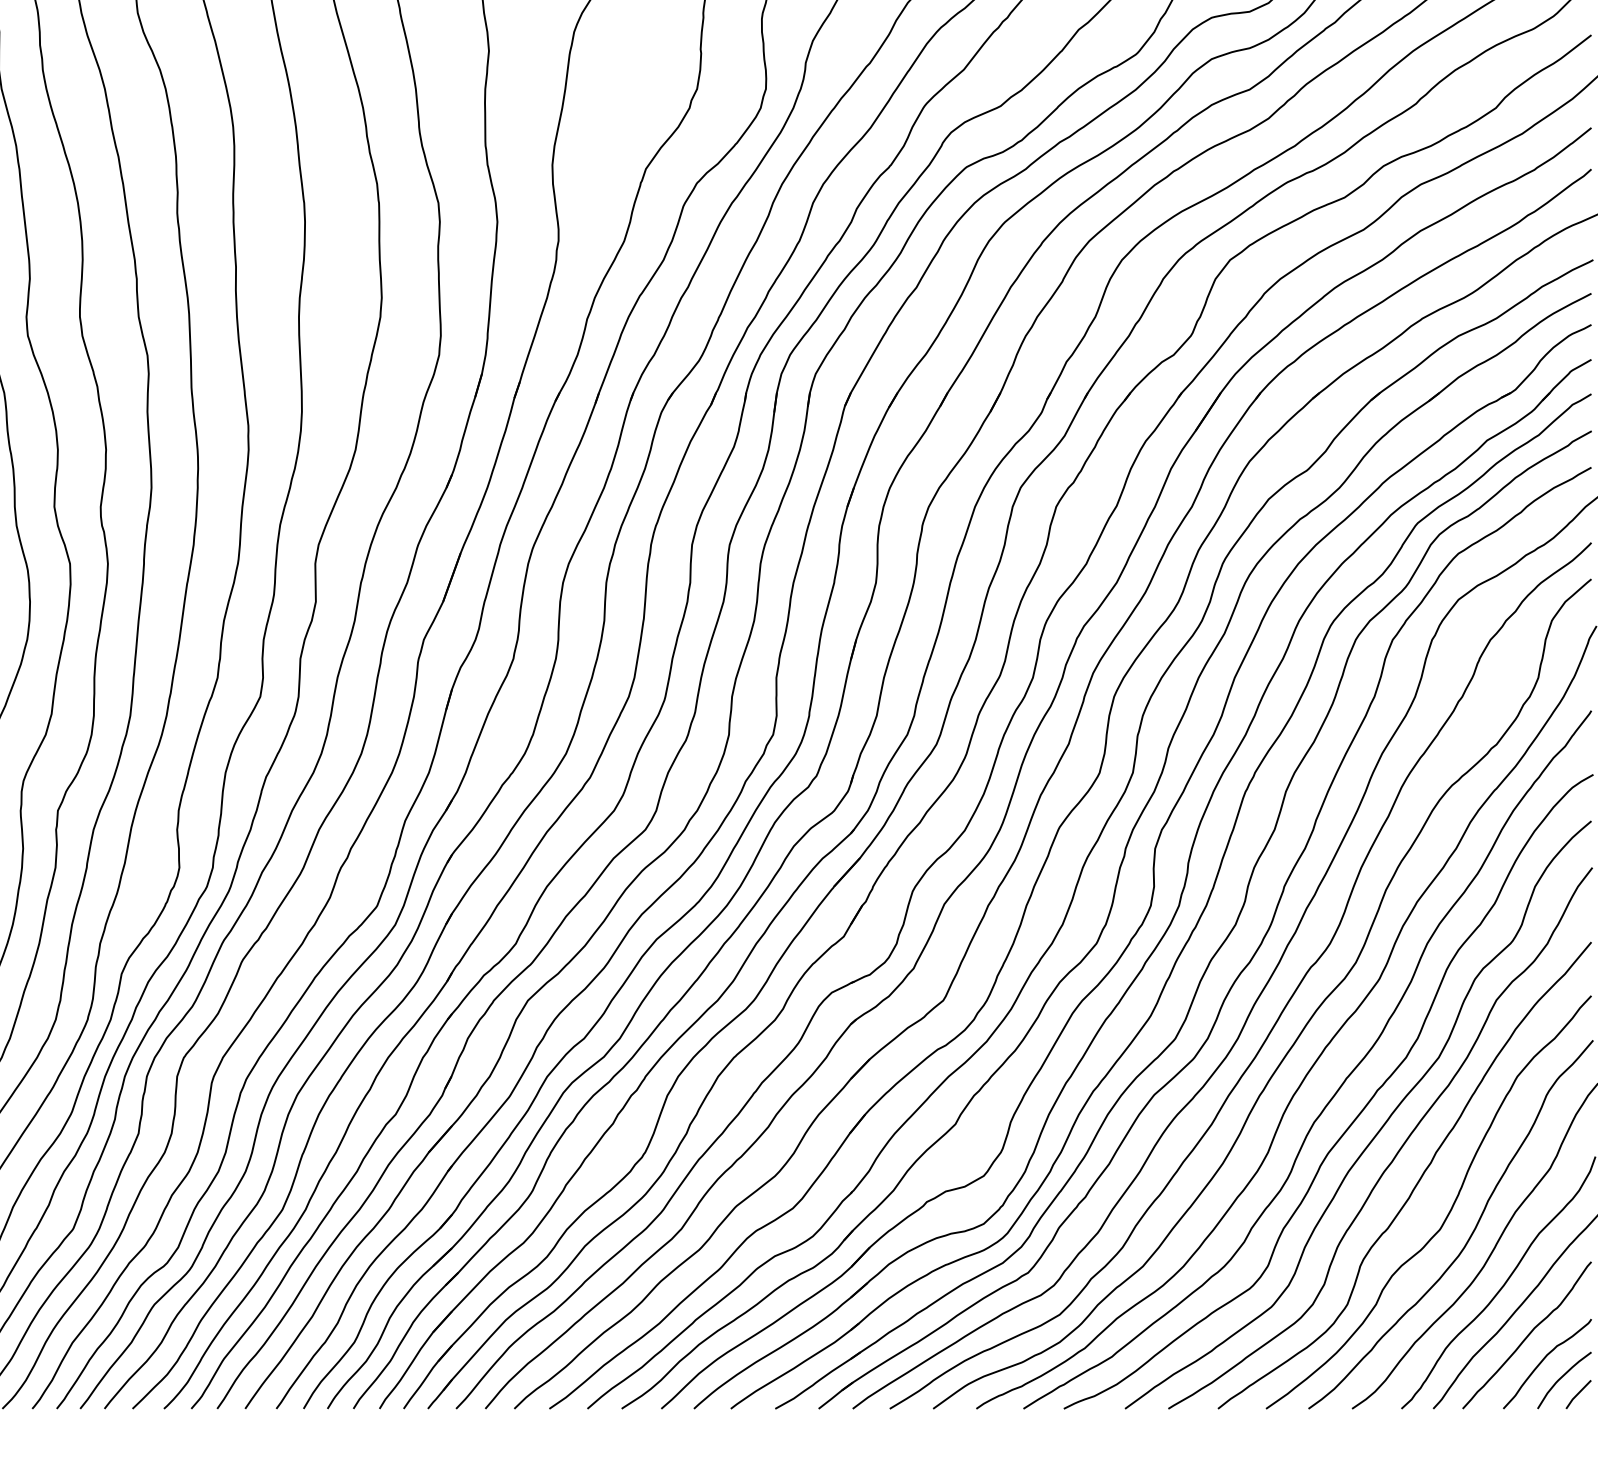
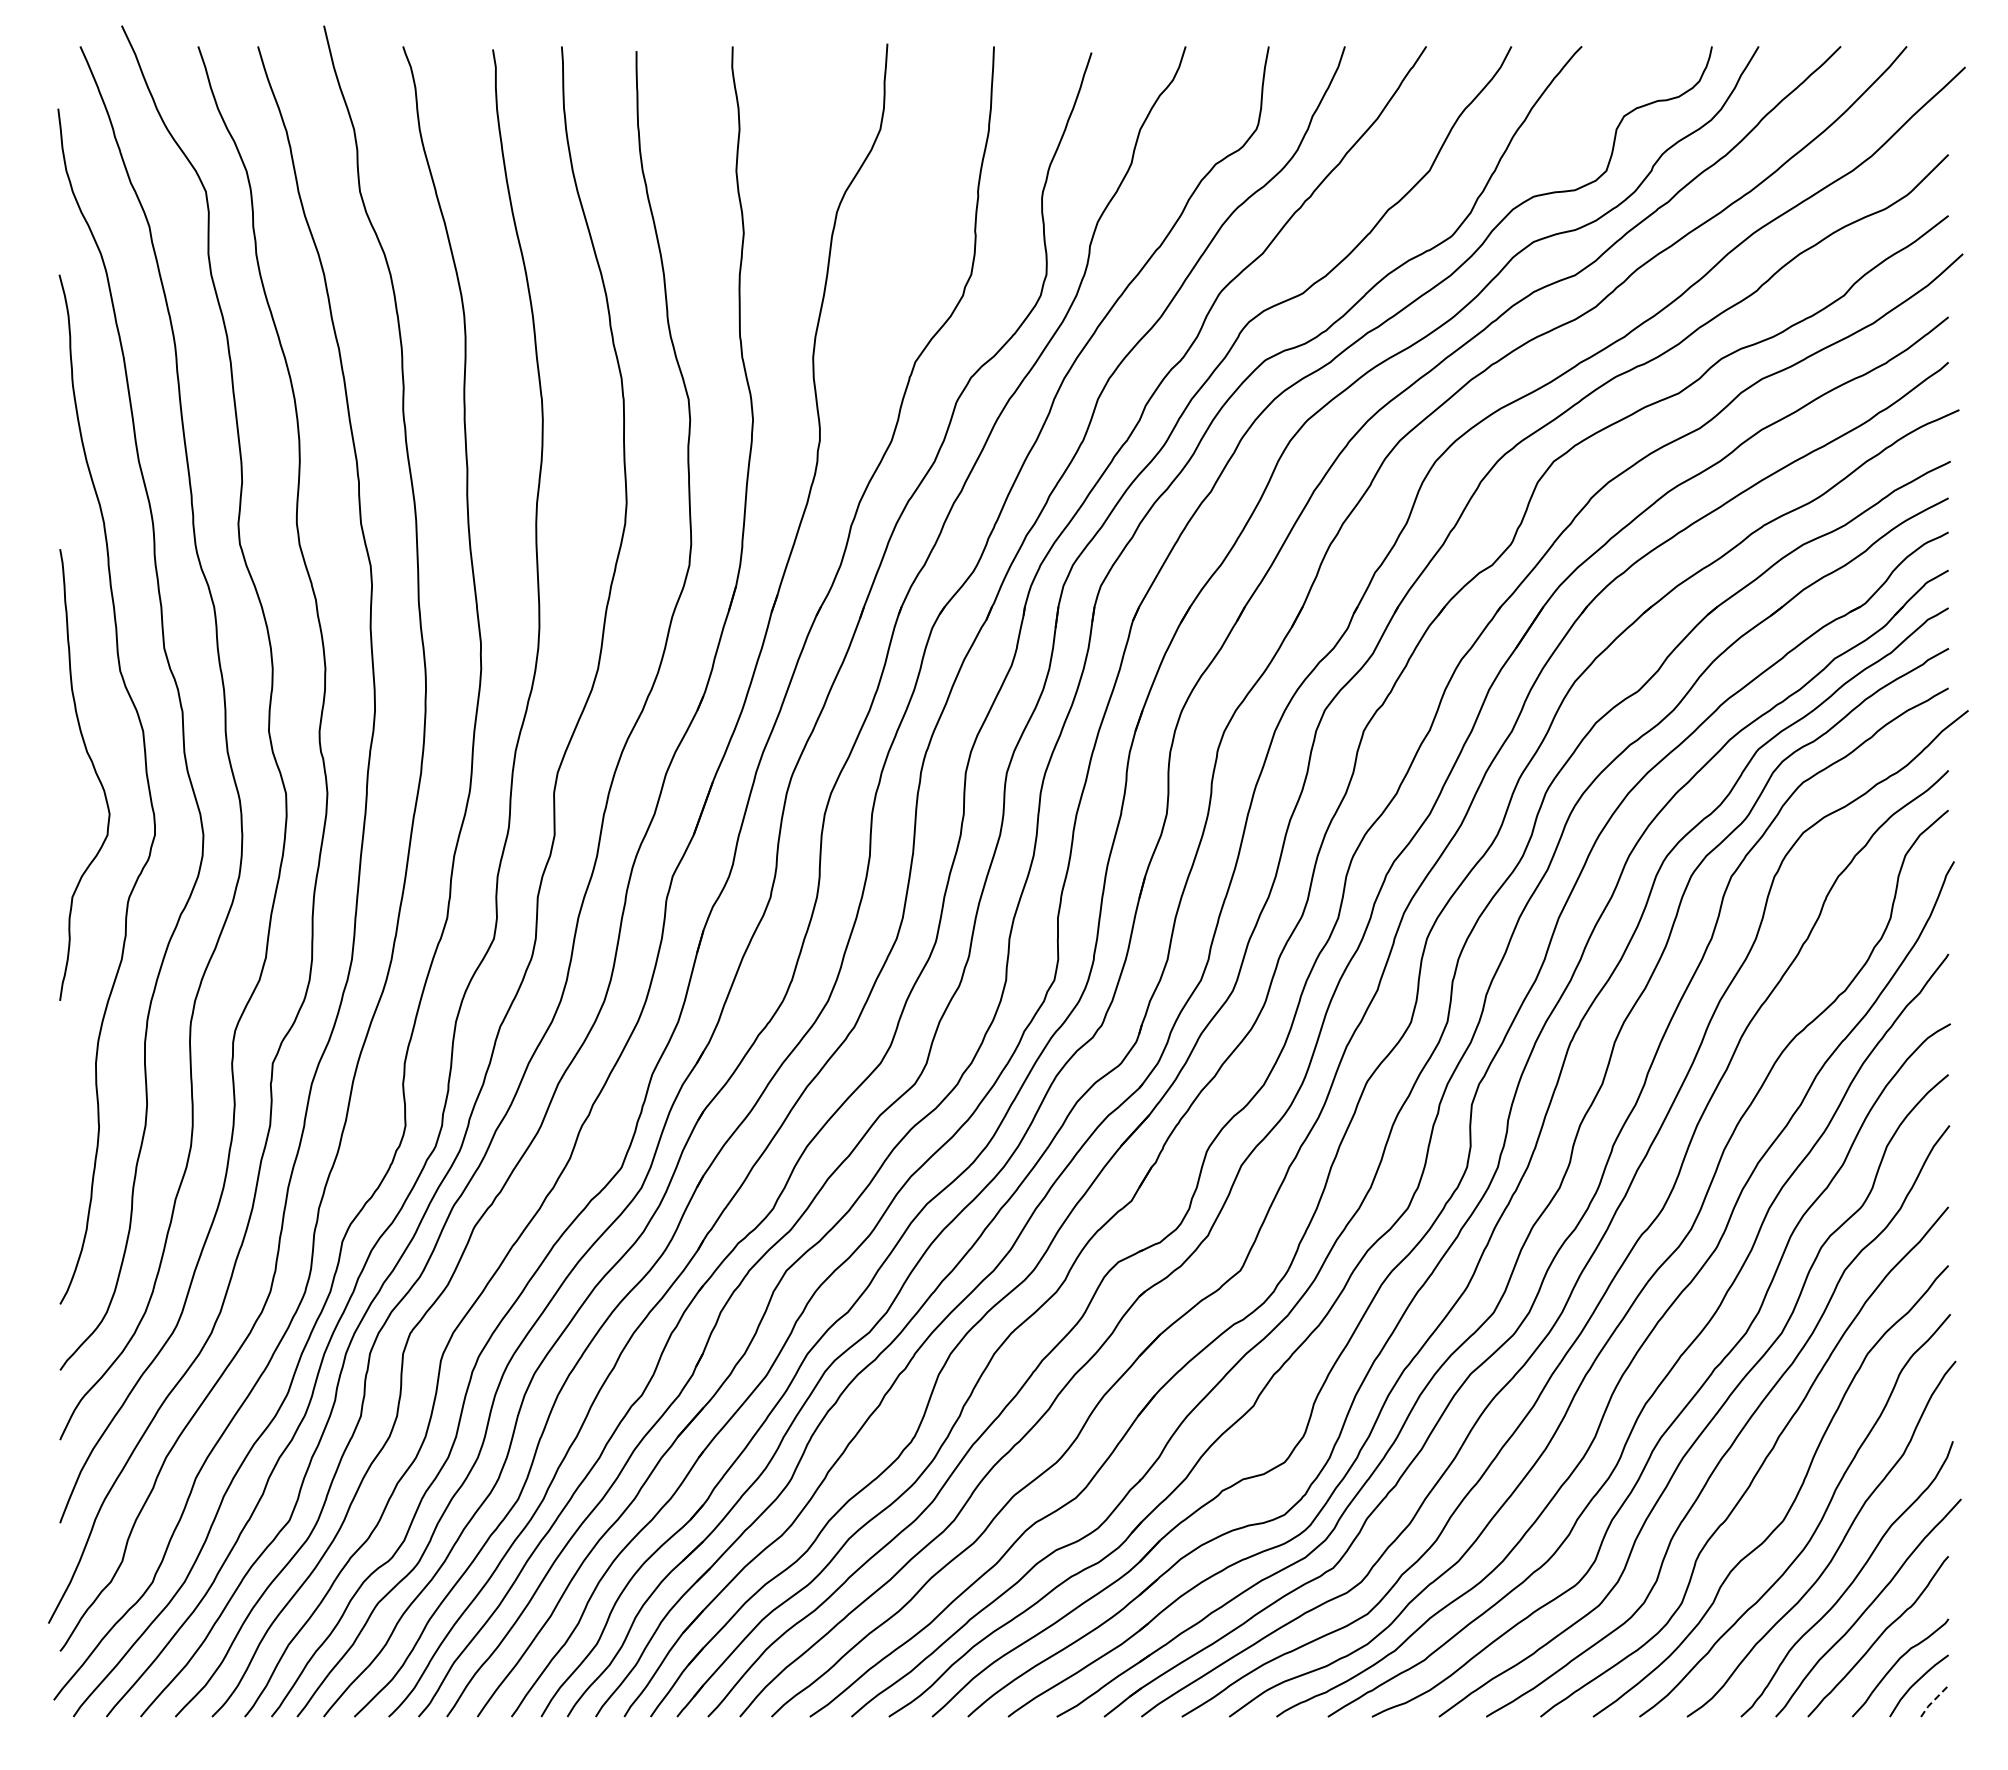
line: (1577, 1393) -> (1933, 1700), solid -> dashed

